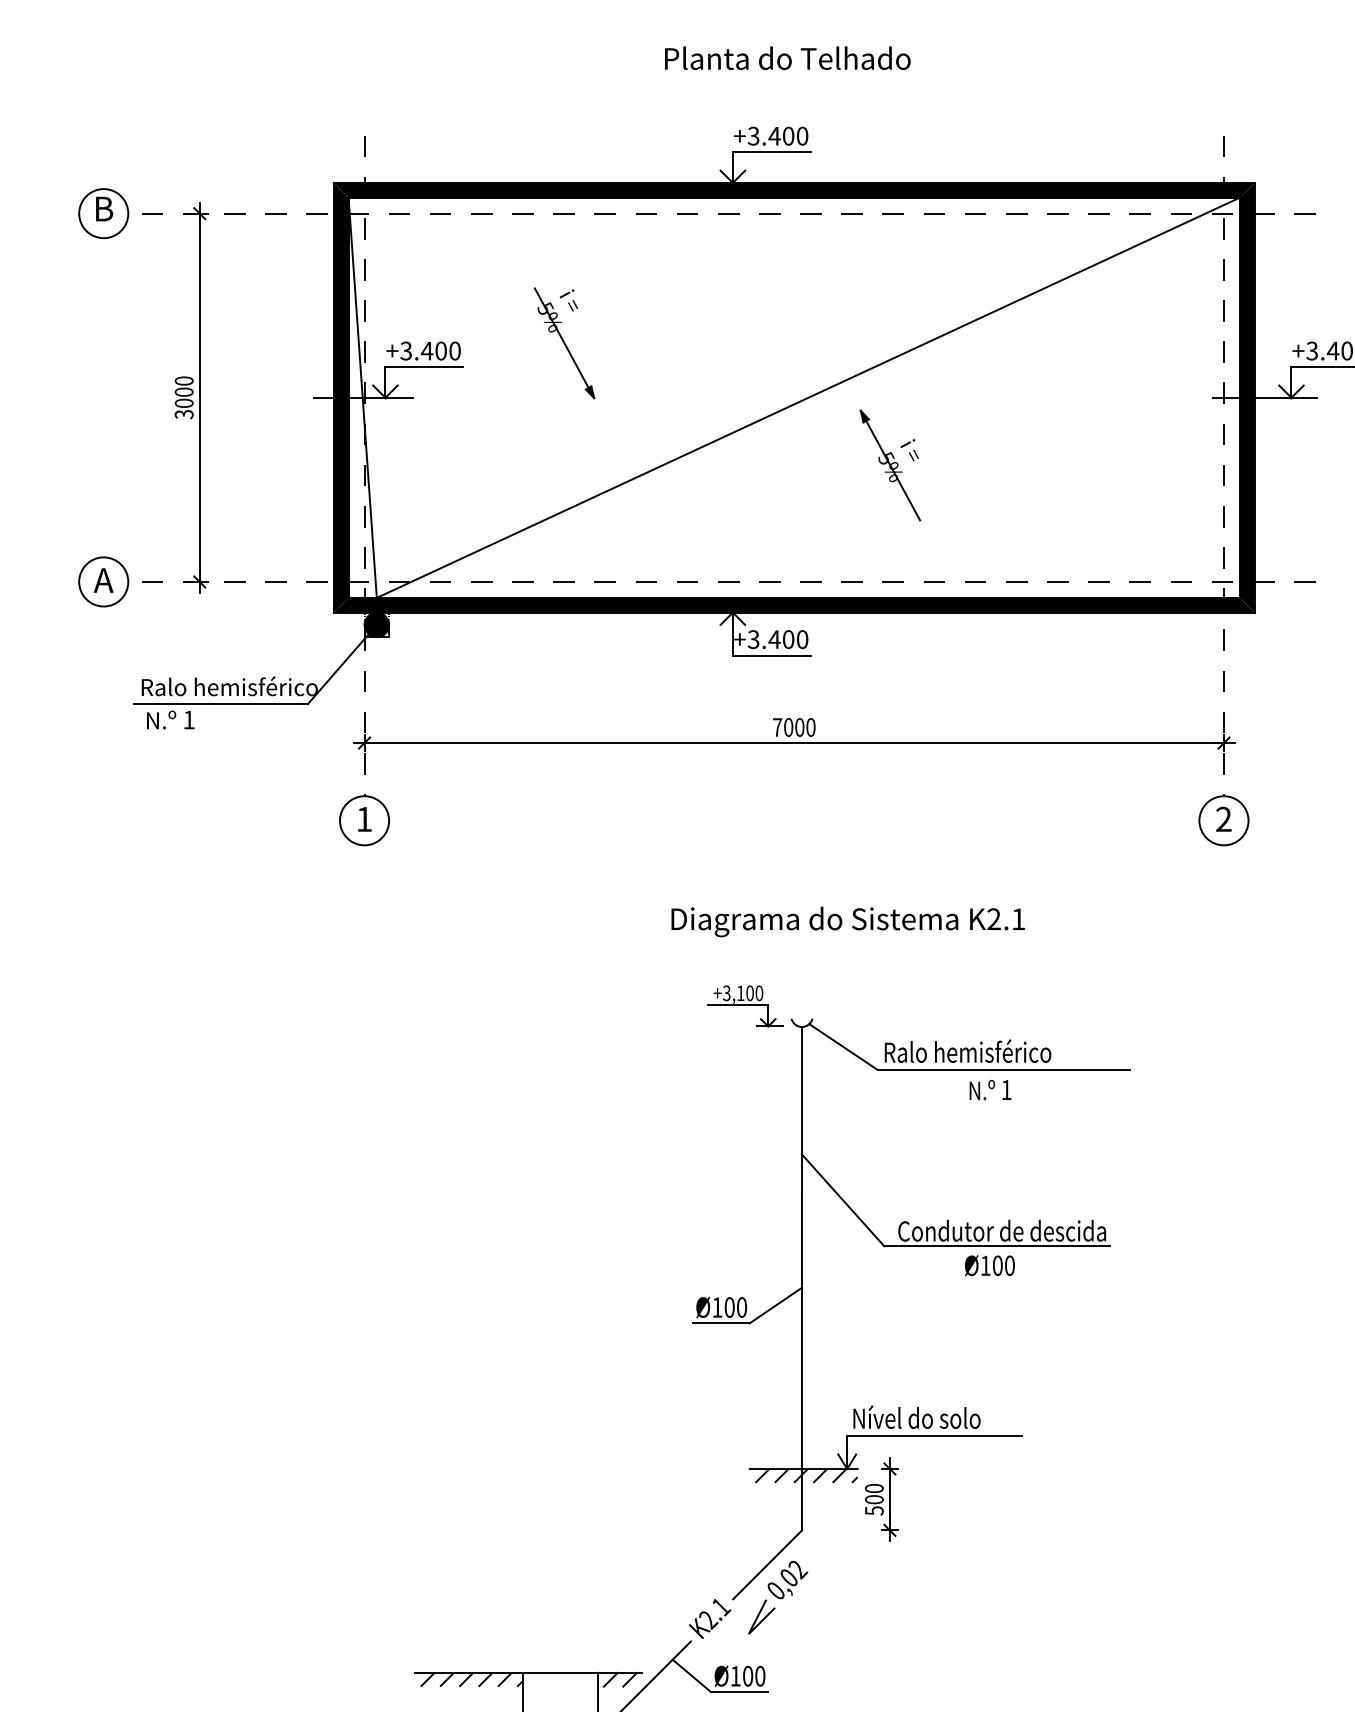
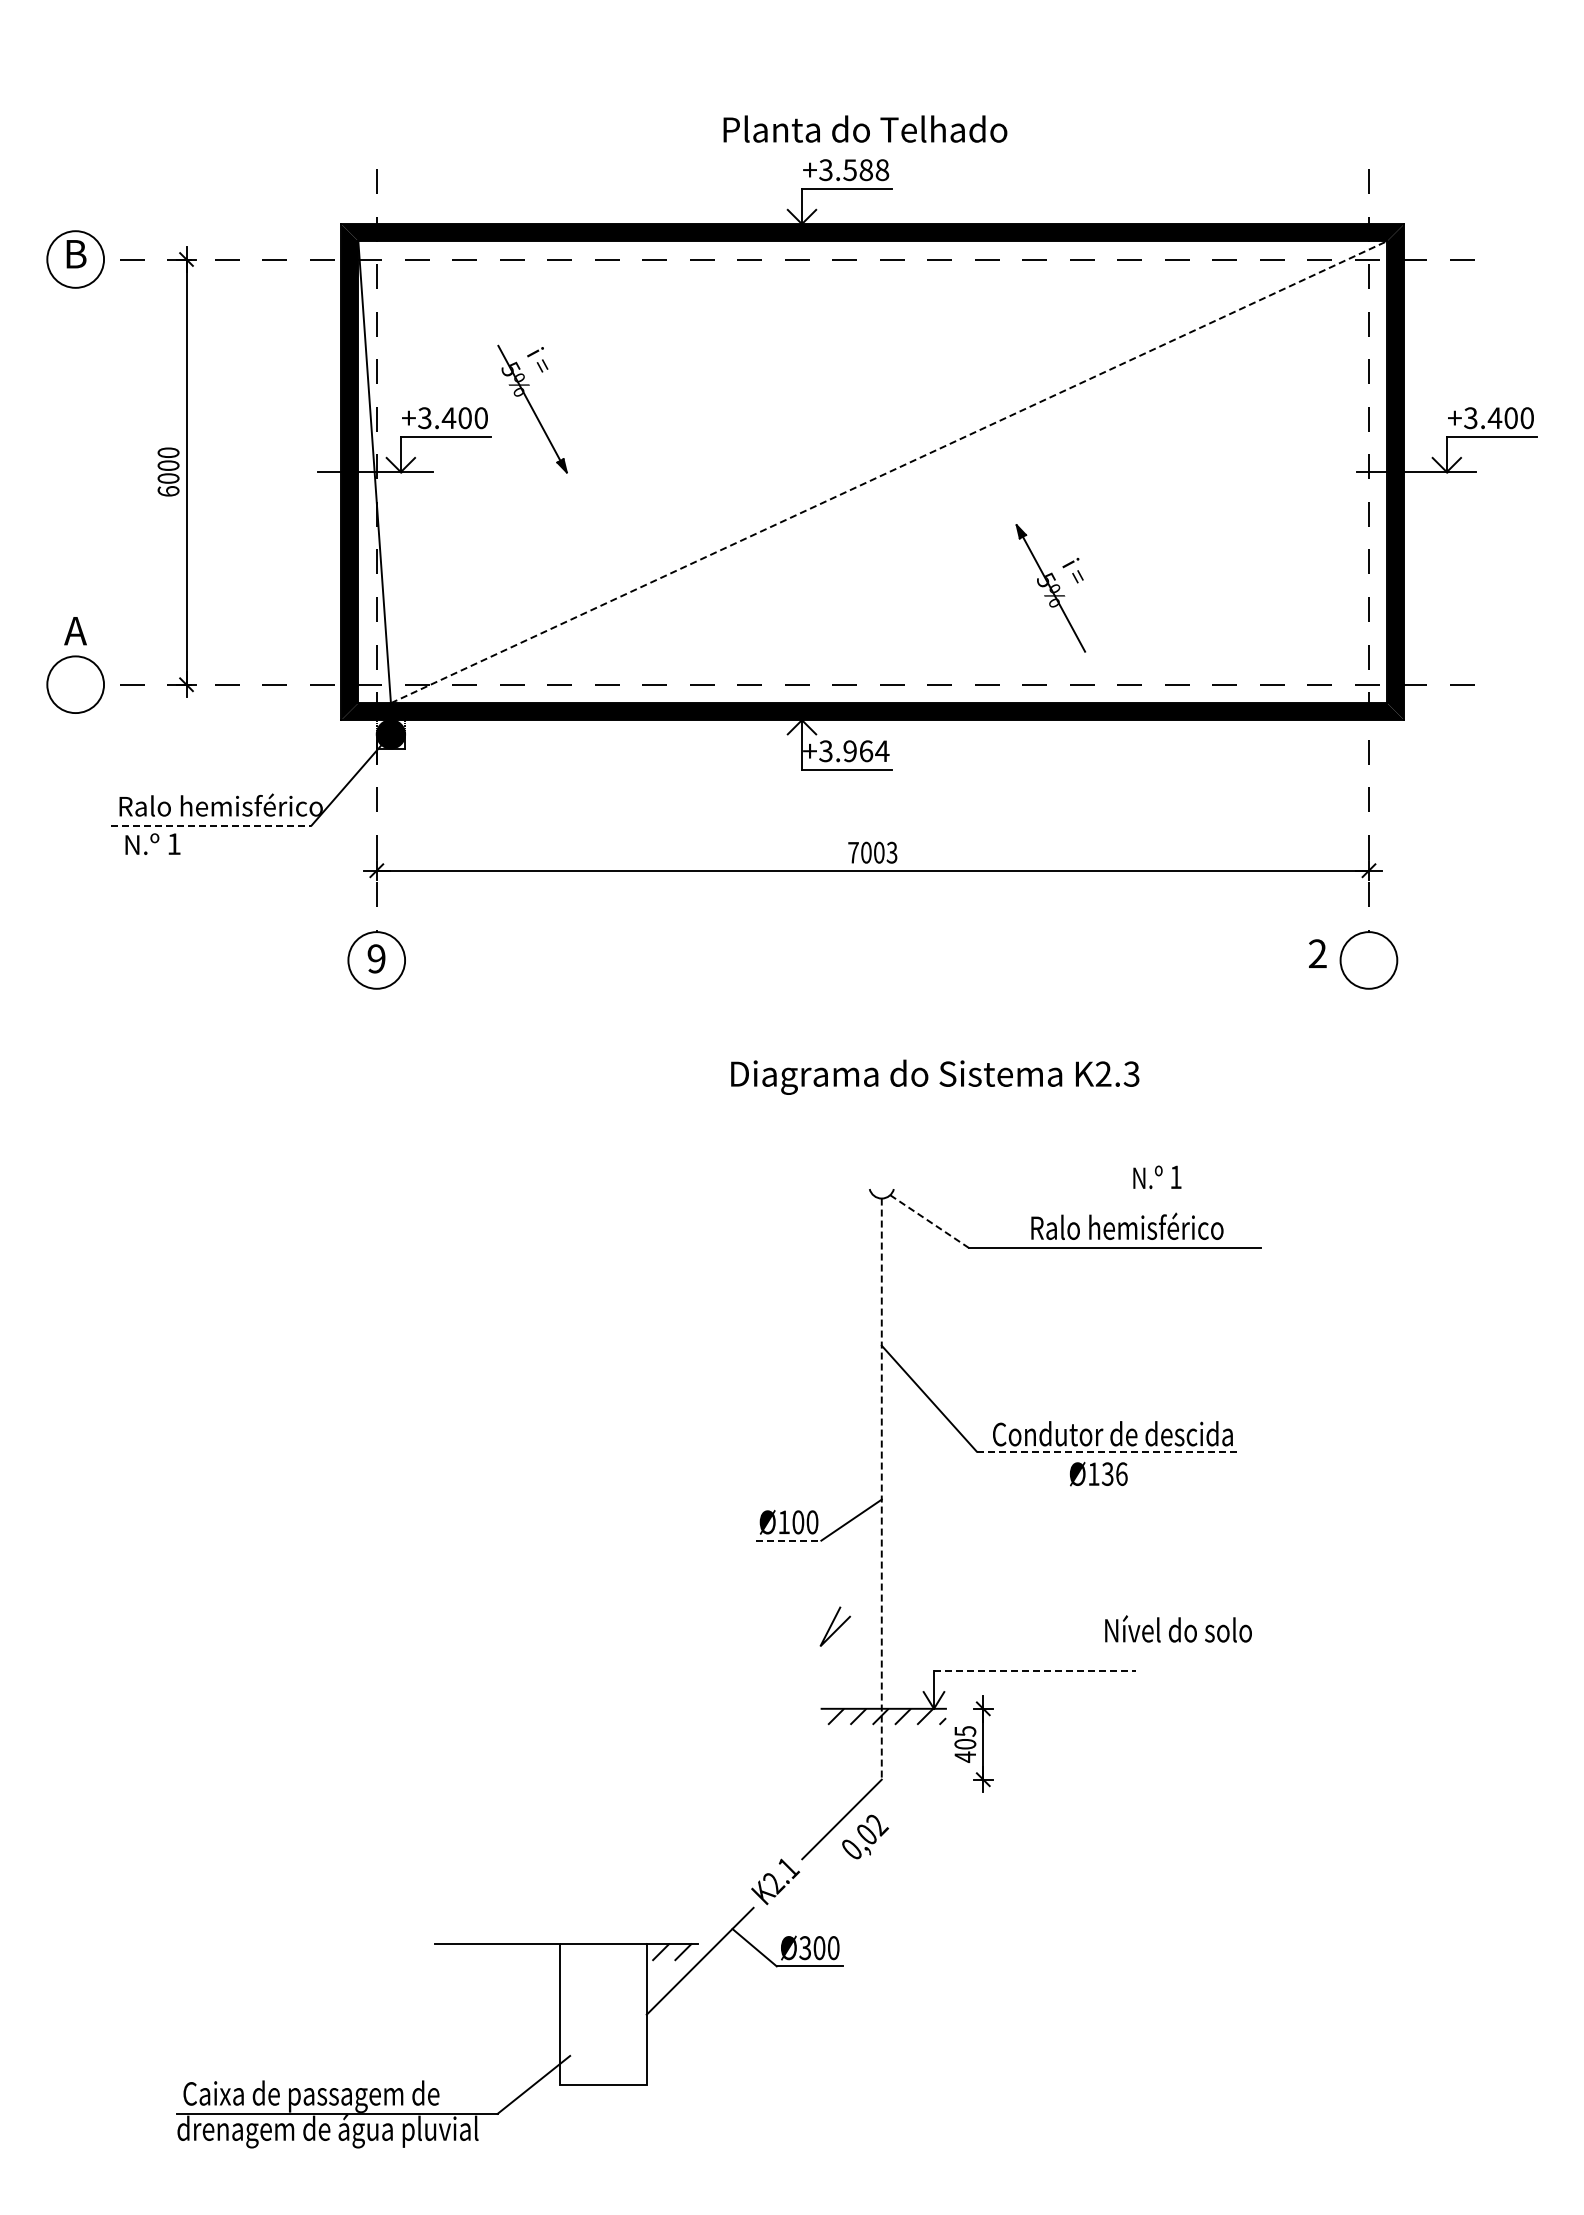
text: (787, 57) -> (865, 128), moved
text: (787, 136) -> (865, 170), +3.400 -> +3.588
part: (564, 342) -> (532, 408), moved
line: (808, 397) -> (889, 471), solid -> dashed
text: (184, 414) -> (168, 491), 3000 -> 6000
part: (890, 465) -> (1050, 588), moved
text: (103, 580) -> (75, 631), moved
text: (787, 639) -> (865, 751), +3.400 -> +3.964
line: (221, 703) -> (211, 825), solid -> dashed
text: (810, 727) -> (891, 852), 7000 -> 7003
text: (364, 819) -> (376, 958), 1 -> 9
text: (1223, 819) -> (1317, 953), moved
text: (1018, 918) -> (1131, 1073), K2.1 -> K2.3
part: (745, 1006) -> (816, 1174), removed
line: (844, 1046) -> (930, 1221), solid -> dashed
text: (968, 1050) -> (1127, 1225), moved
text: (990, 1090) -> (1157, 1177), moved
line: (997, 1246) -> (1107, 1451), solid -> dashed
text: (1003, 1265) -> (1114, 1473), Ø100 -> Ø136
line: (801, 1279) -> (881, 1489), solid -> dashed
line: (721, 1323) -> (788, 1540), solid -> dashed
text: (916, 1416) -> (1178, 1628), moved
line: (934, 1435) -> (1034, 1670), solid -> dashed
text: (874, 1499) -> (965, 1744), 500 -> 405
line: (759, 1615) -> (832, 1625), moved
text: (735, 1676) -> (804, 1948), Ø100 -> Ø300
hatch: (469, 1680) -> (497, 1952), removed

